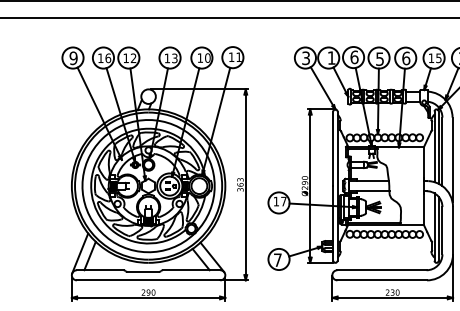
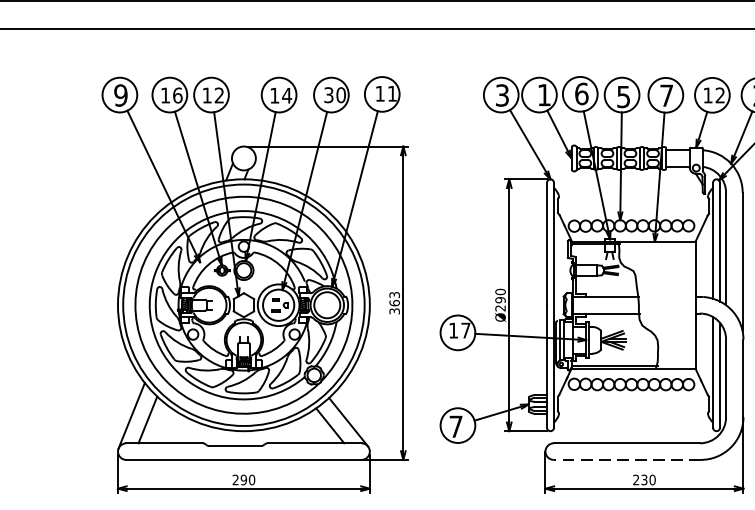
text: (200, 57) -> (329, 94), 10 -> 30
text: (174, 58) -> (286, 95), 13 -> 14
text: (406, 58) -> (667, 95), 6 -> 7
text: (438, 58) -> (719, 95), 15 -> 12
line: (382, 280) -> (627, 460), solid -> dashed

